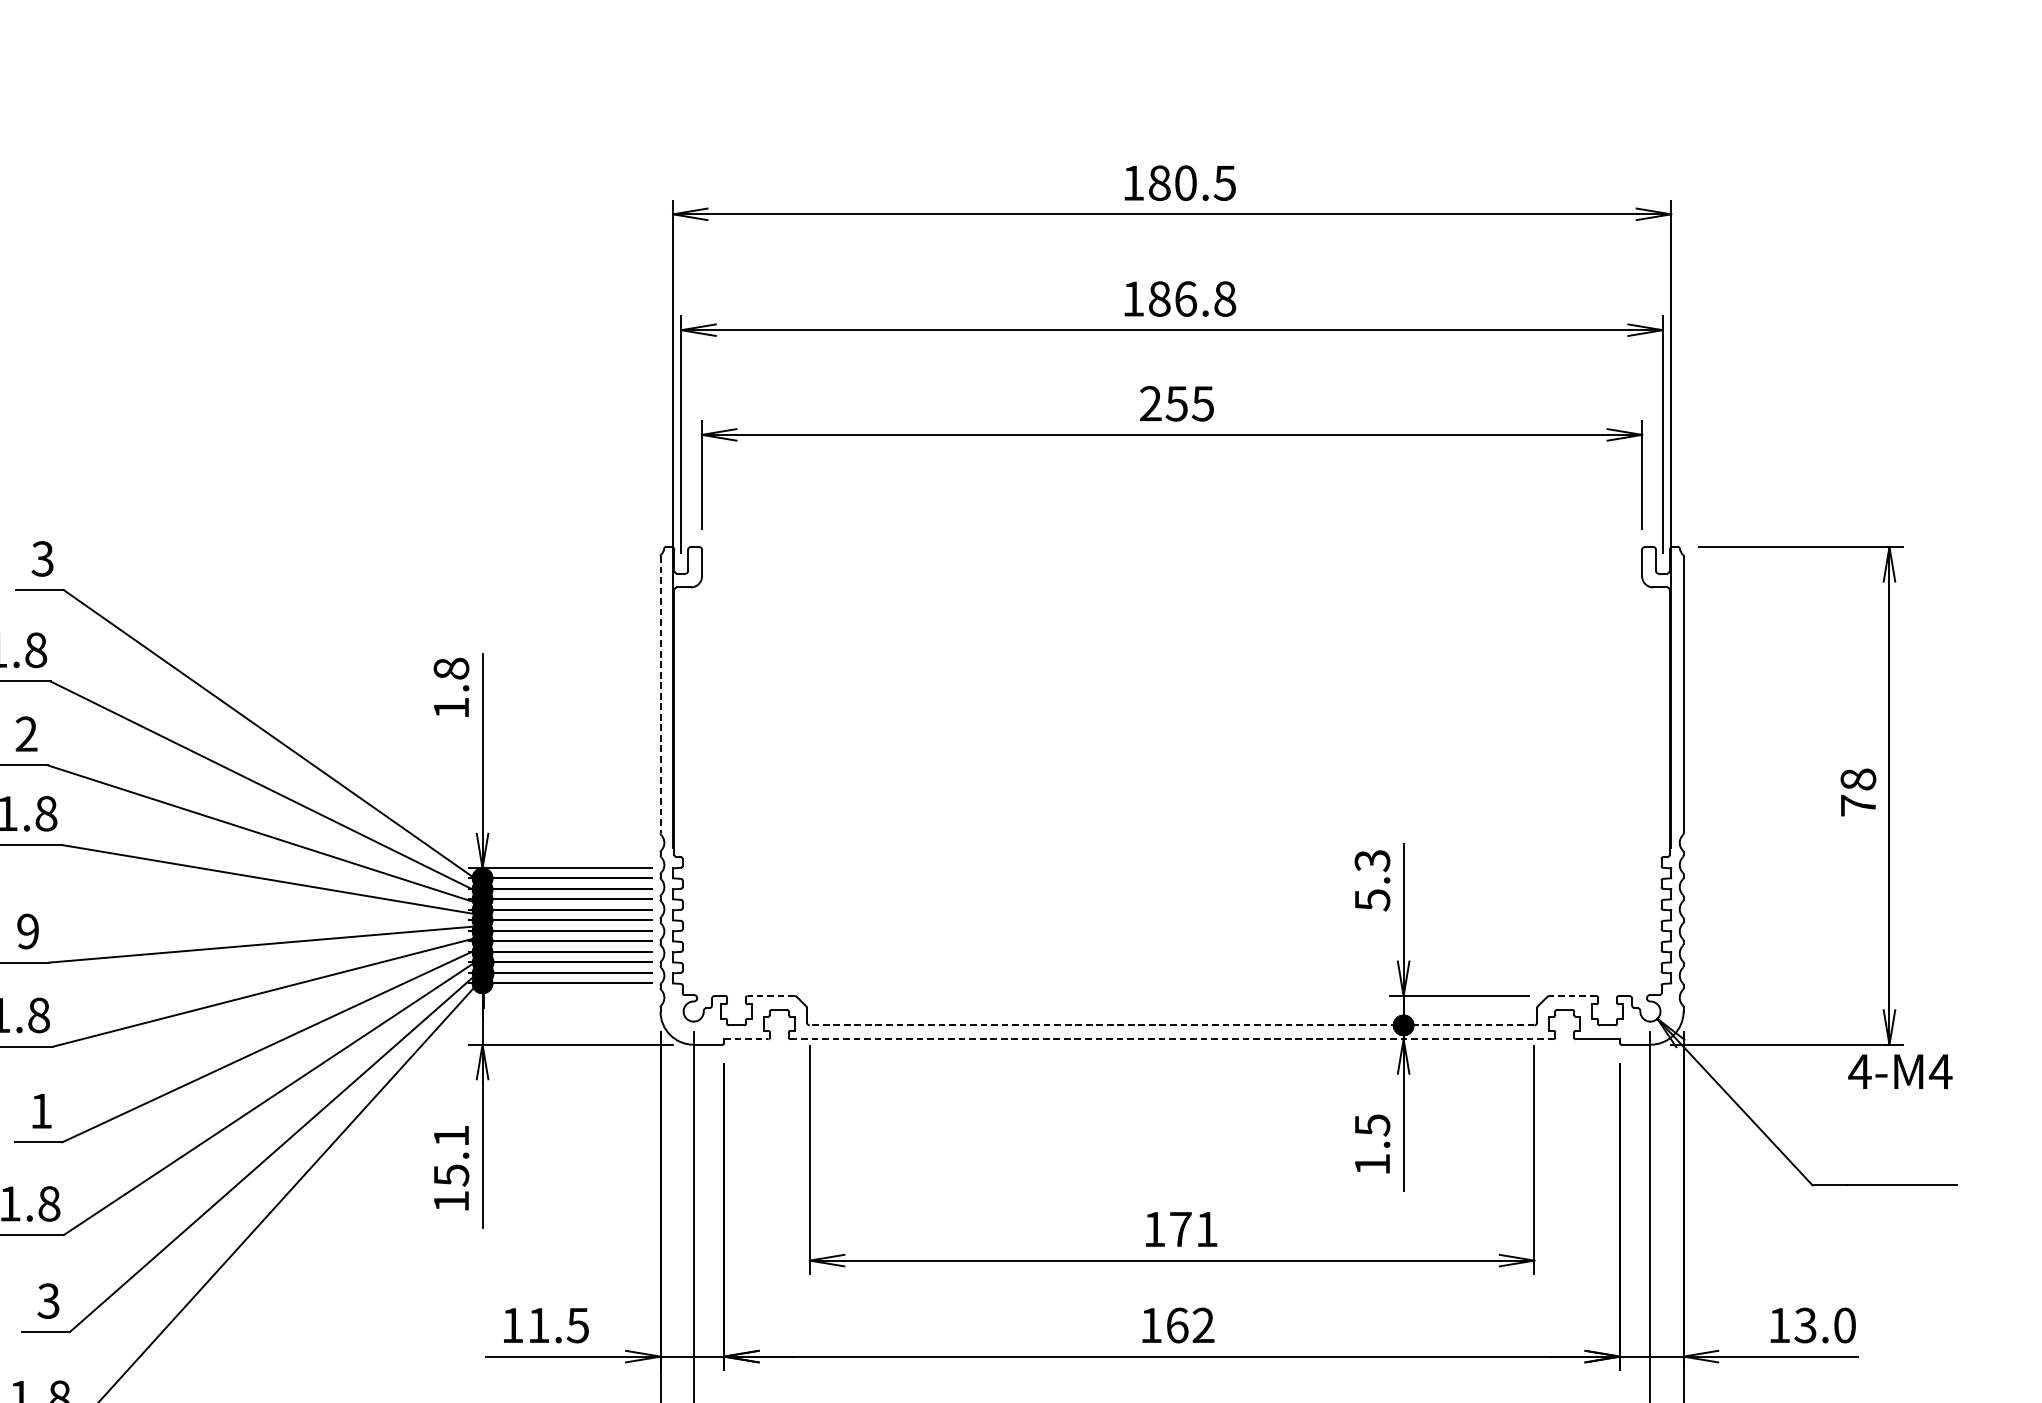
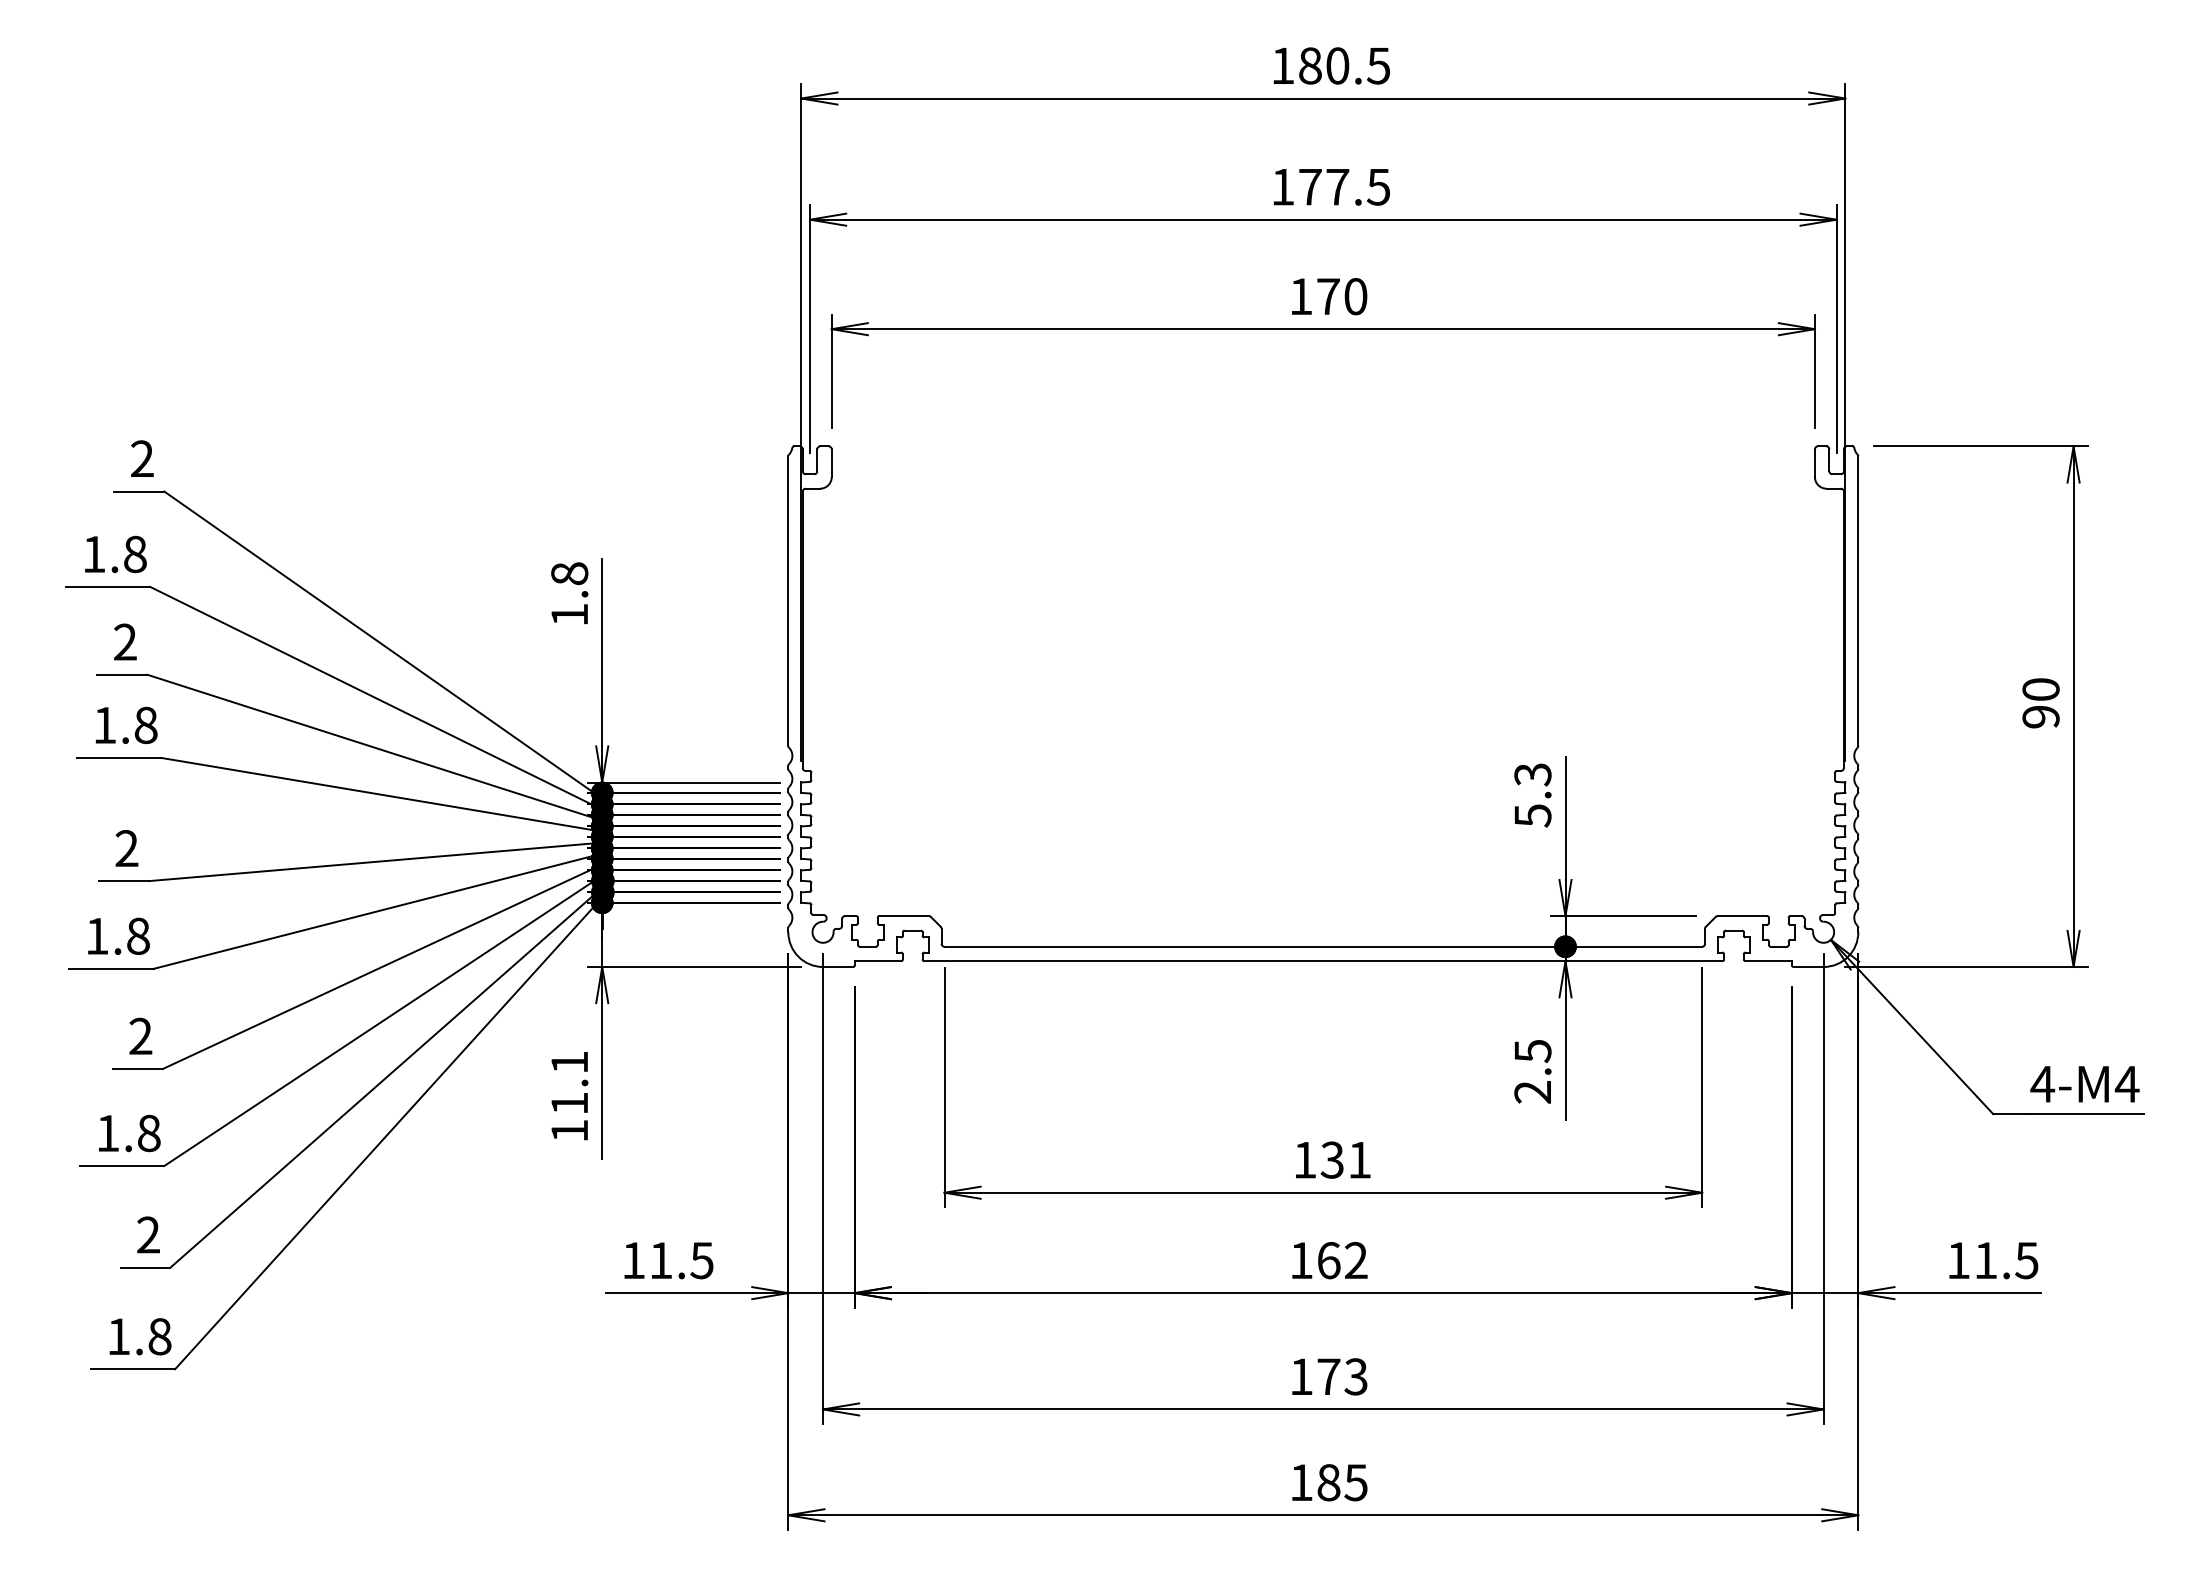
text: (1192, 298) -> (1344, 186), 186.8 -> 177.5
text: (1177, 403) -> (1328, 296), 255 -> 170
text: (42, 559) -> (141, 459), 3 -> 2
line: (660, 694) -> (788, 600), dashed -> solid
text: (1857, 792) -> (2040, 703), 78 -> 90
text: (27, 931) -> (126, 848), 9 -> 2
line: (771, 996) -> (904, 916), dashed -> solid
line: (1572, 996) -> (1742, 916), dashed -> solid
line: (1172, 1025) -> (1323, 946), dashed -> solid
line: (746, 1039) -> (878, 961), dashed -> solid
line: (1172, 1039) -> (1323, 961), dashed -> solid
text: (1899, 1072) -> (2084, 1084), moved
text: (41, 1110) -> (140, 1035), 1 -> 2
text: (1372, 1164) -> (1532, 1092), 1.5 -> 2.5
text: (451, 1175) -> (569, 1103), 15.1 -> 11.1
text: (1179, 1228) -> (1331, 1159), 171 -> 131
text: (47, 1301) -> (147, 1235), 3 -> 2
text: (1825, 1325) -> (2006, 1260), 13.0 -> 11.5

